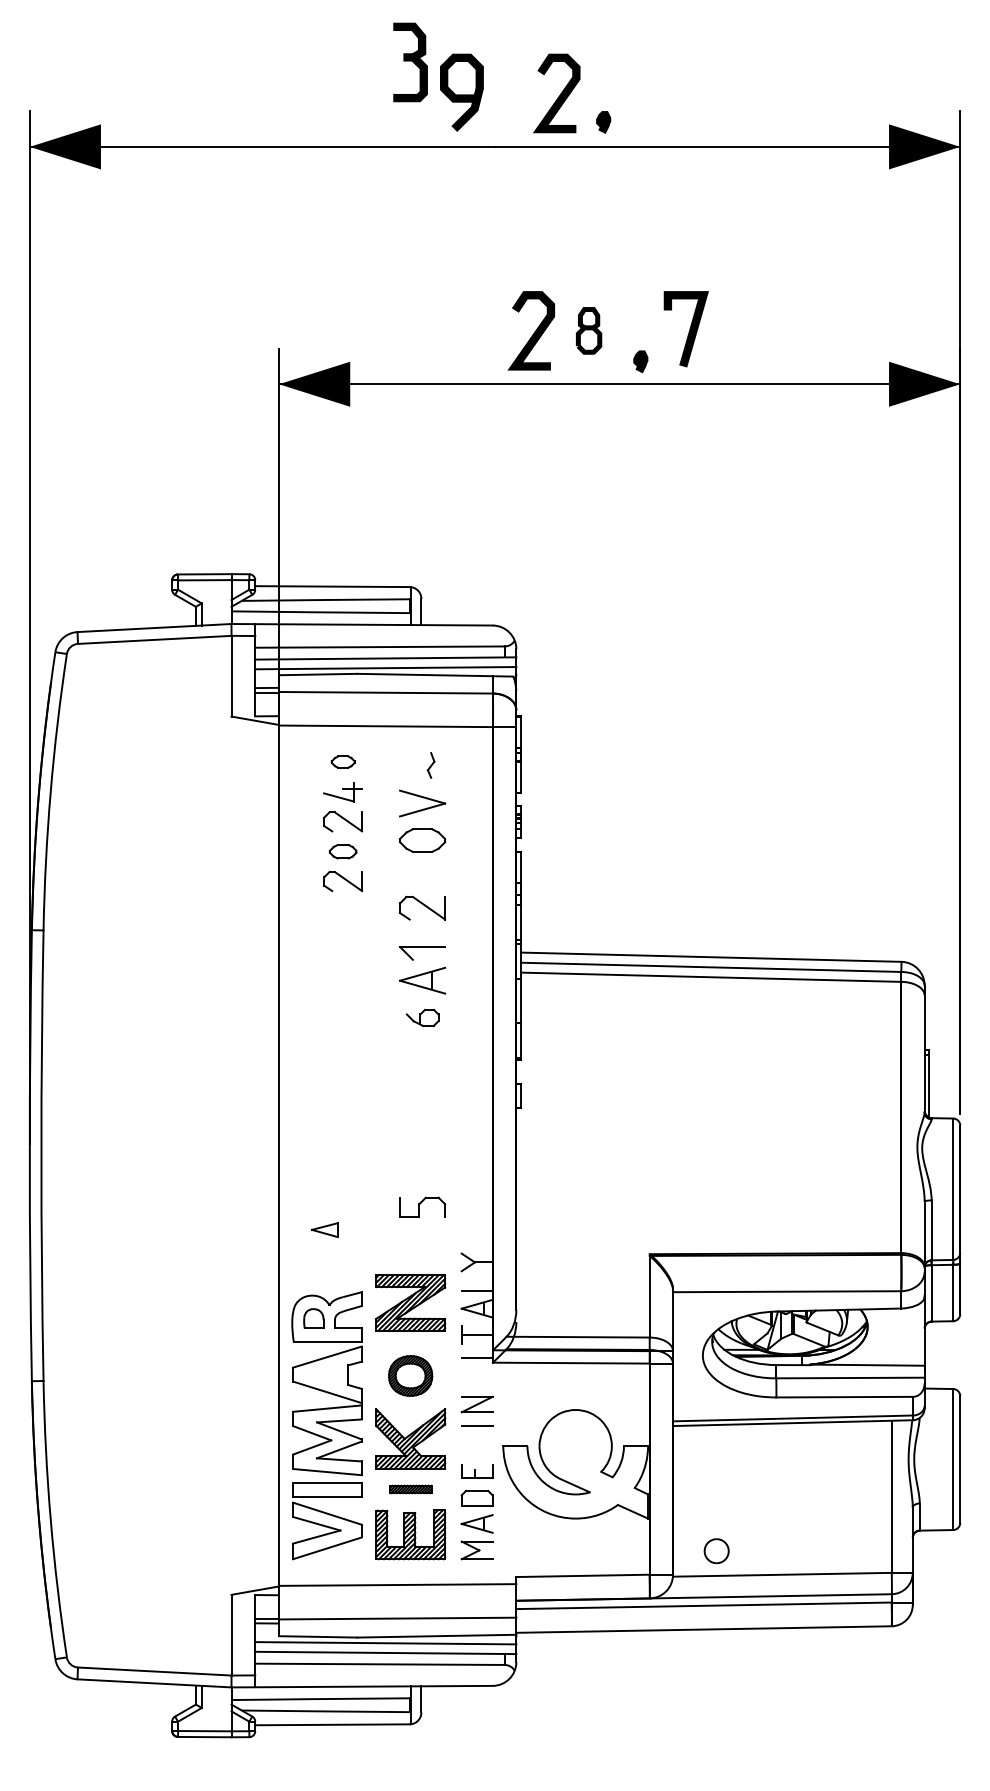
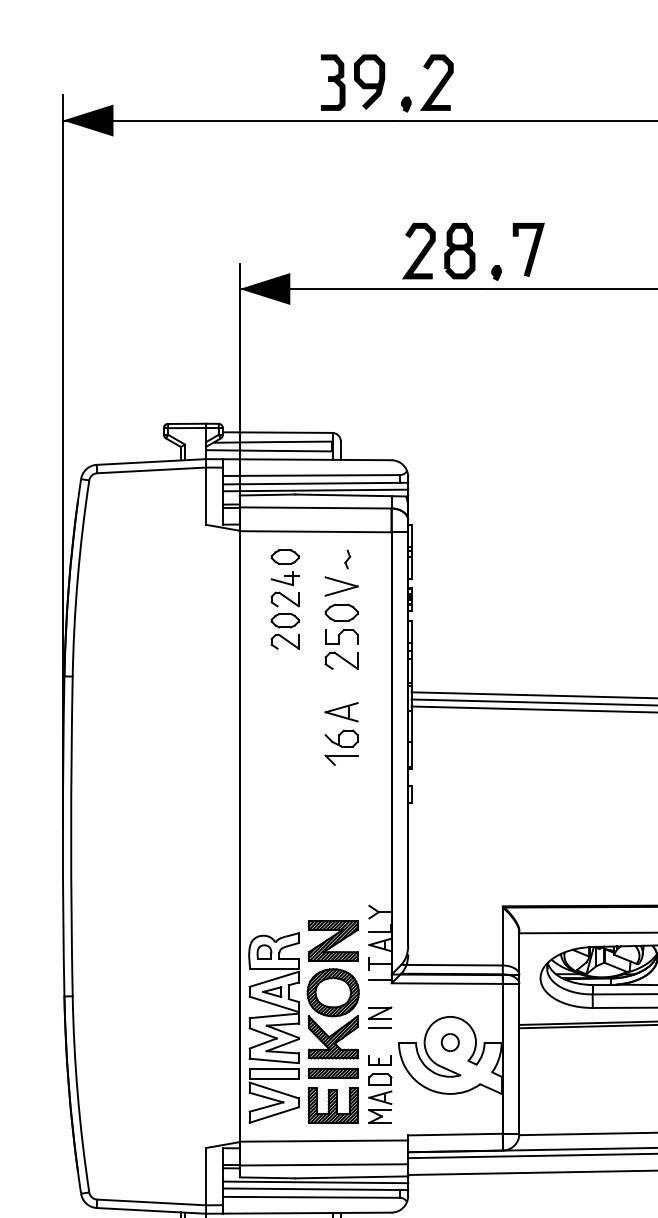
part: (410, 62) -> (333, 82), moved
part: (603, 122) -> (406, 104), moved
part: (588, 330) -> (459, 250), size x1.67
part: (343, 761) -> (285, 556), size x1.67
part: (343, 851) -> (285, 620), size x1.43
part: (422, 953) -> (341, 760), moved
part: (422, 1017) -> (341, 738), size x1.43
part: (422, 1206) -> (341, 636), moved
part: (324, 1229) -> (272, 991), moved
part: (410, 1375) -> (333, 992), size x1.67
part: (410, 1489) -> (333, 1073), size x1.67
part: (716, 1551) -> (450, 1042), moved

